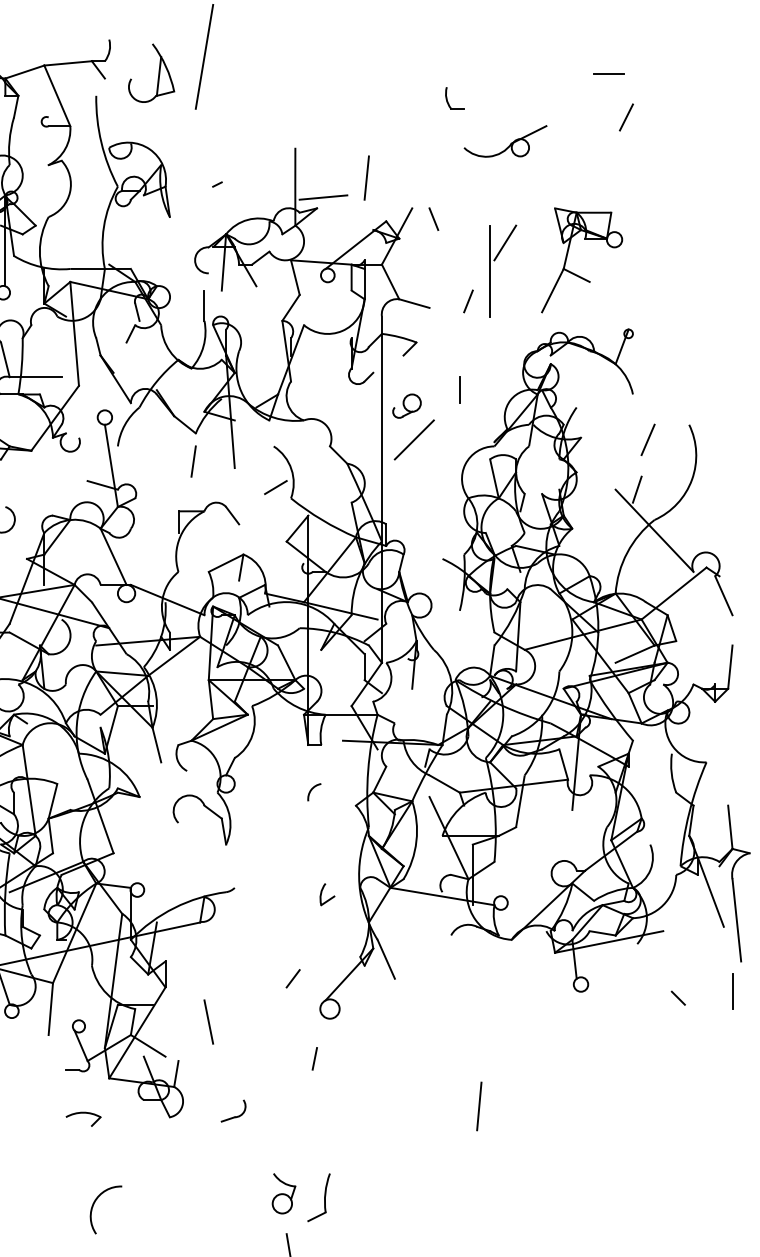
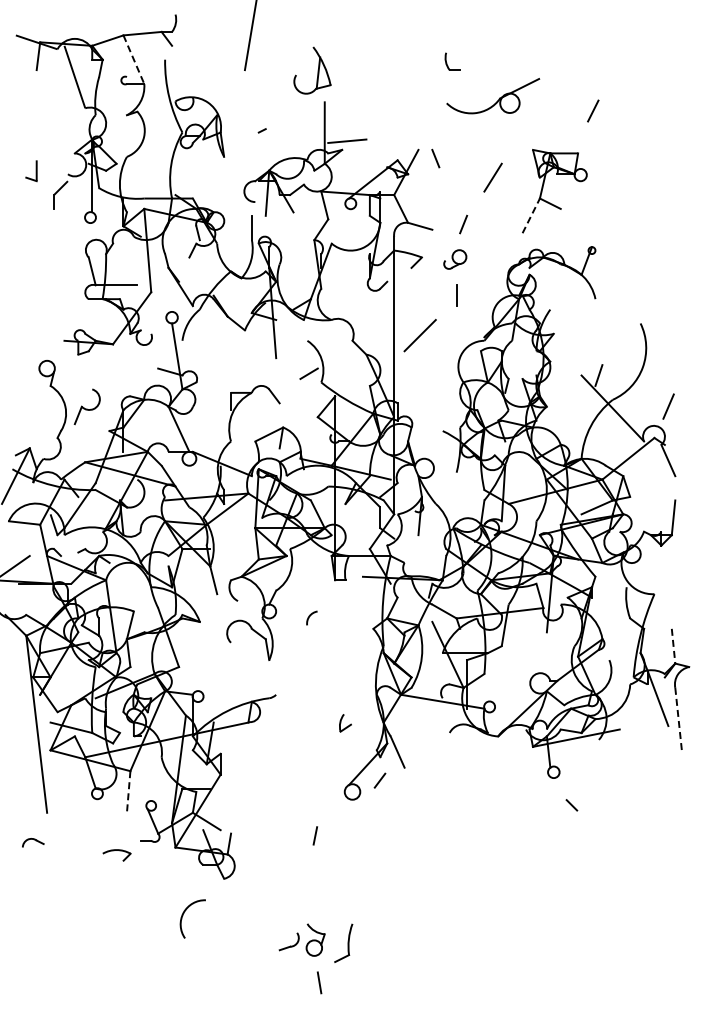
part: (151, 73) -> (312, 70), moved
line: (609, 74) -> (576, 42), removed
line: (58, 96) -> (134, 60), solid -> dashed
line: (626, 116) -> (593, 110), moved
part: (505, 141) -> (493, 96), size x1.4
line: (366, 177) -> (381, 125), removed
line: (489, 270) -> (480, 199), removed
line: (553, 290) -> (531, 215), solid -> dashed
part: (407, 406) -> (455, 259), moved
line: (647, 439) -> (668, 406), moved
line: (192, 460) -> (242, 352), removed
arc: (312, 790) -> (310, 616), moved
line: (730, 827) -> (673, 646), solid -> dashed
part: (327, 894) -> (345, 723), moved
line: (736, 921) -> (678, 721), solid -> dashed
line: (292, 978) -> (379, 780), moved
line: (732, 991) -> (675, 777), removed
line: (677, 998) -> (571, 805), moved
line: (50, 1008) -> (128, 791), solid -> dashed
line: (207, 1022) -> (254, 802), removed
line: (313, 1058) -> (314, 835), moved
line: (479, 1105) -> (472, 869), removed
part: (232, 1110) -> (288, 941), moved
part: (83, 1119) -> (116, 855), moved
arc: (95, 1203) -> (184, 913), moved

